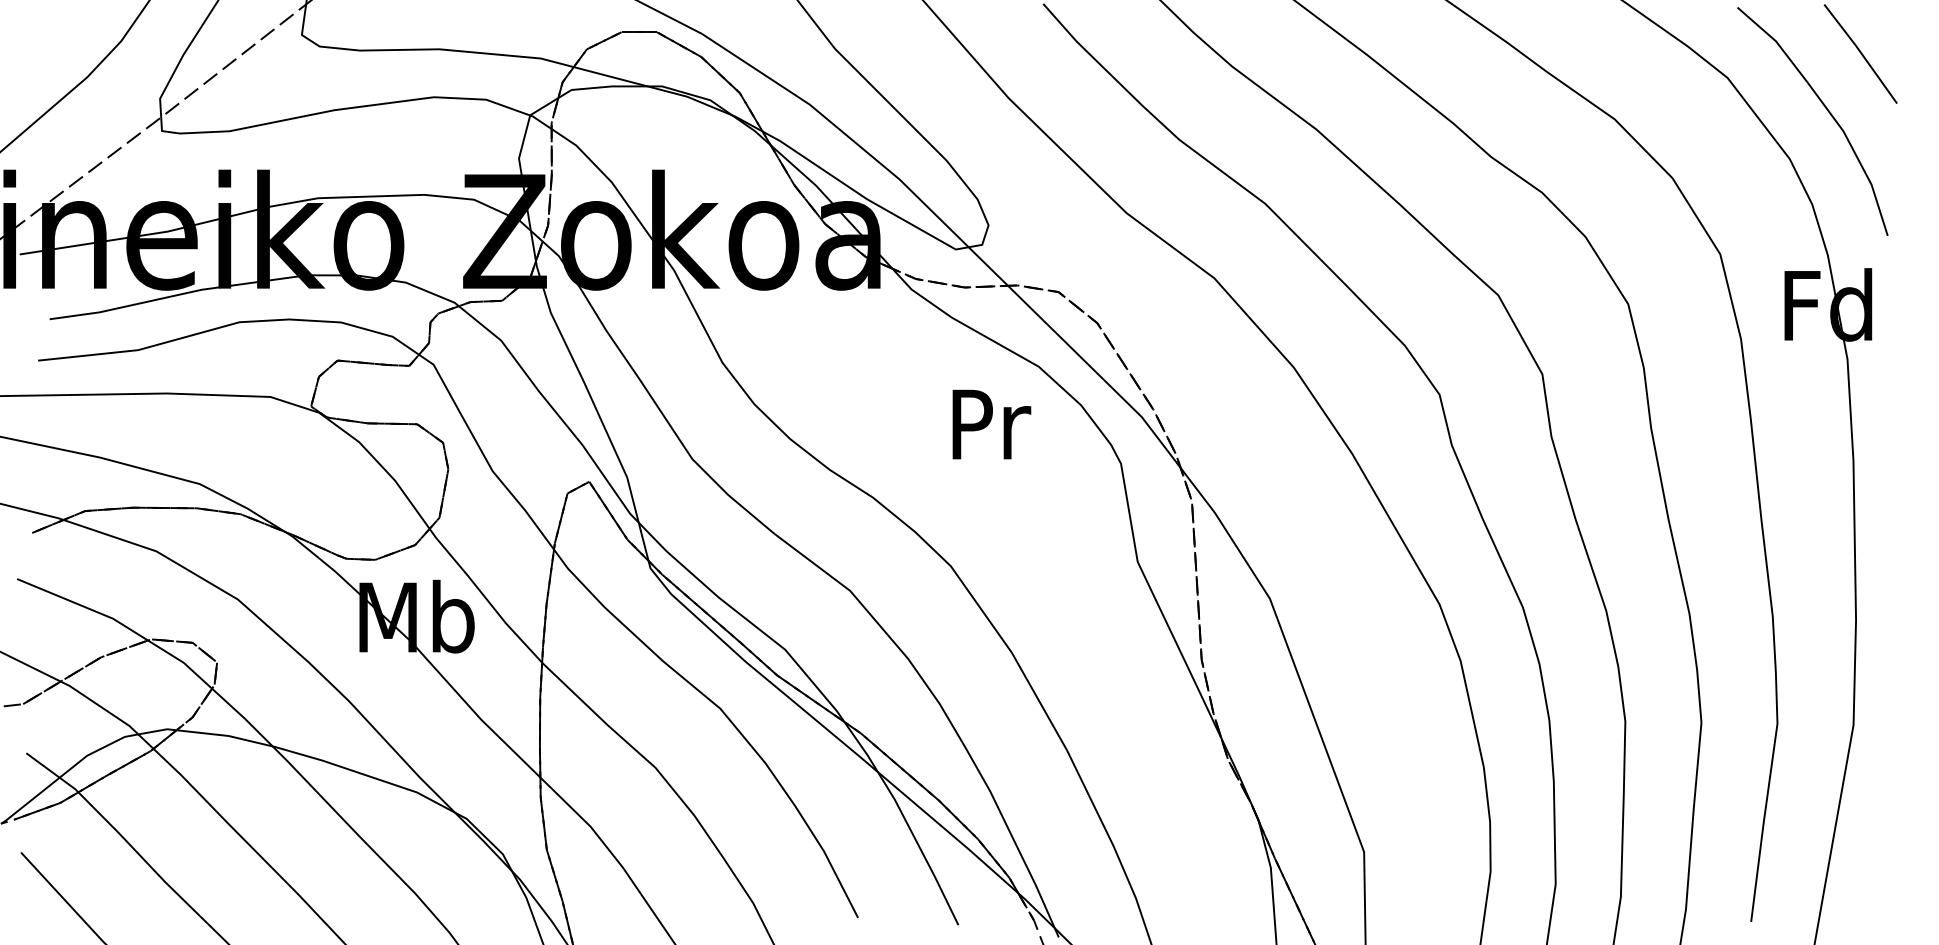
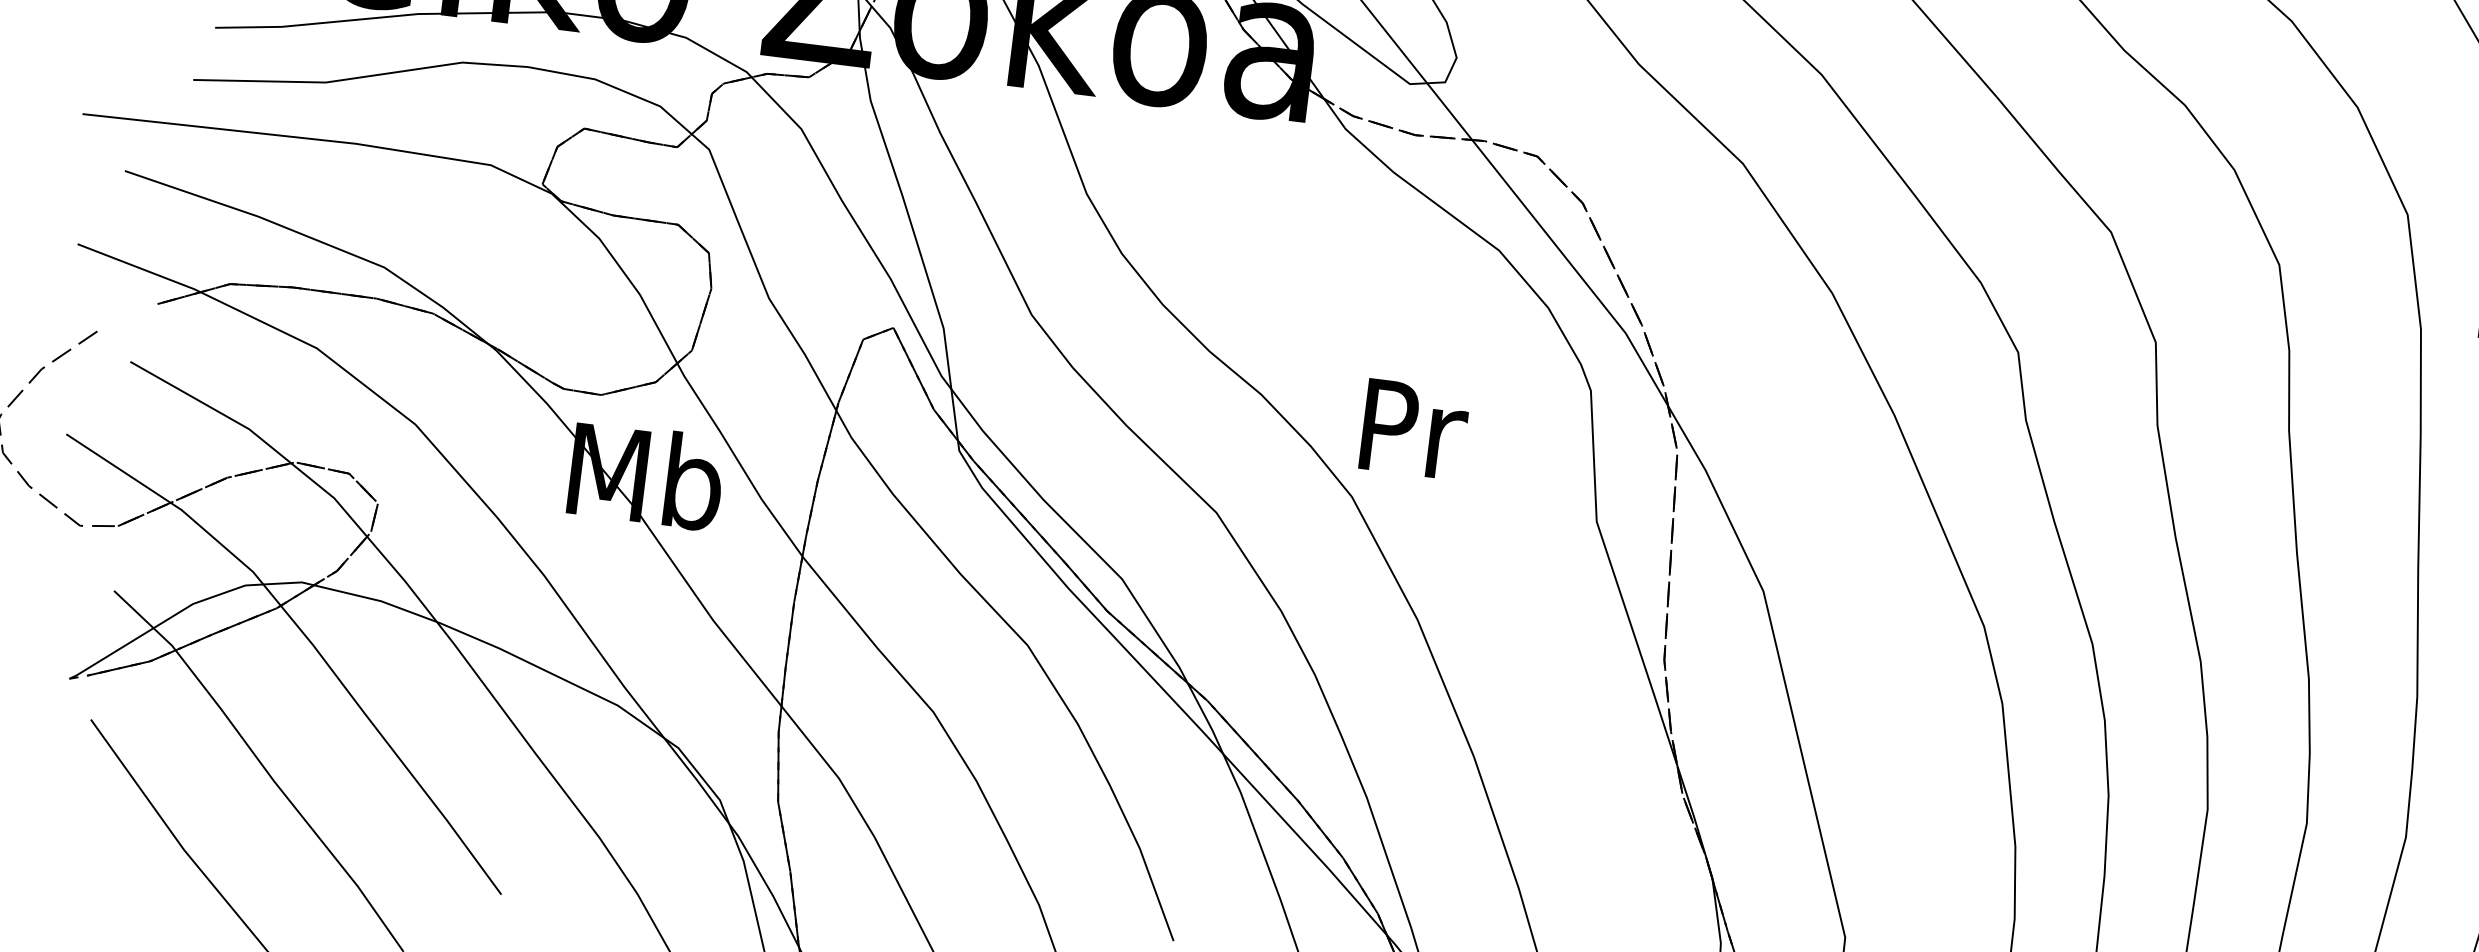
text: (991, 424) -> (1414, 429), moved

